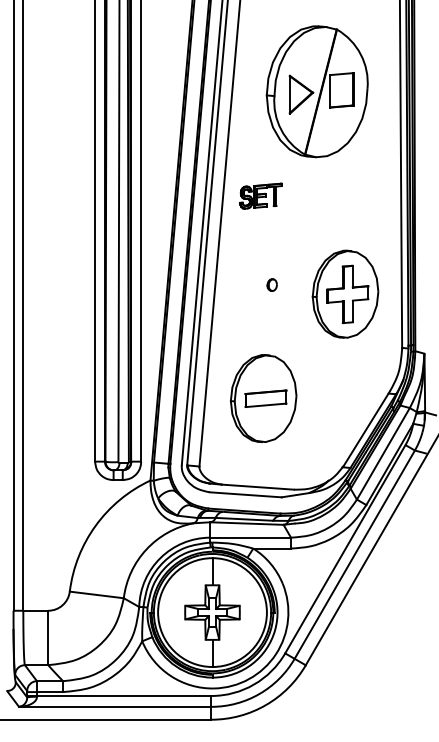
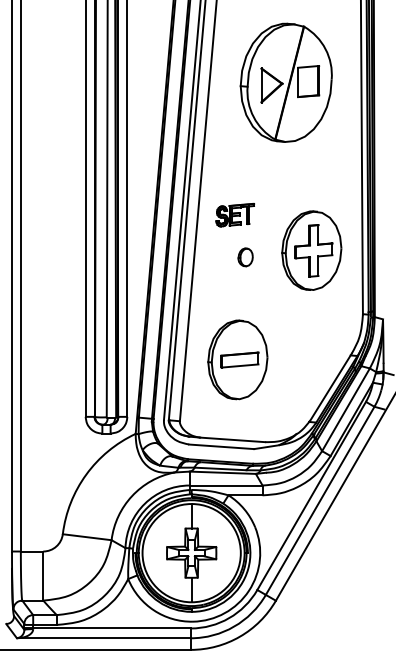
part: (259, 195) -> (234, 214), moved
part: (272, 285) -> (245, 257), size x1.67
part: (345, 294) -> (311, 250), moved

